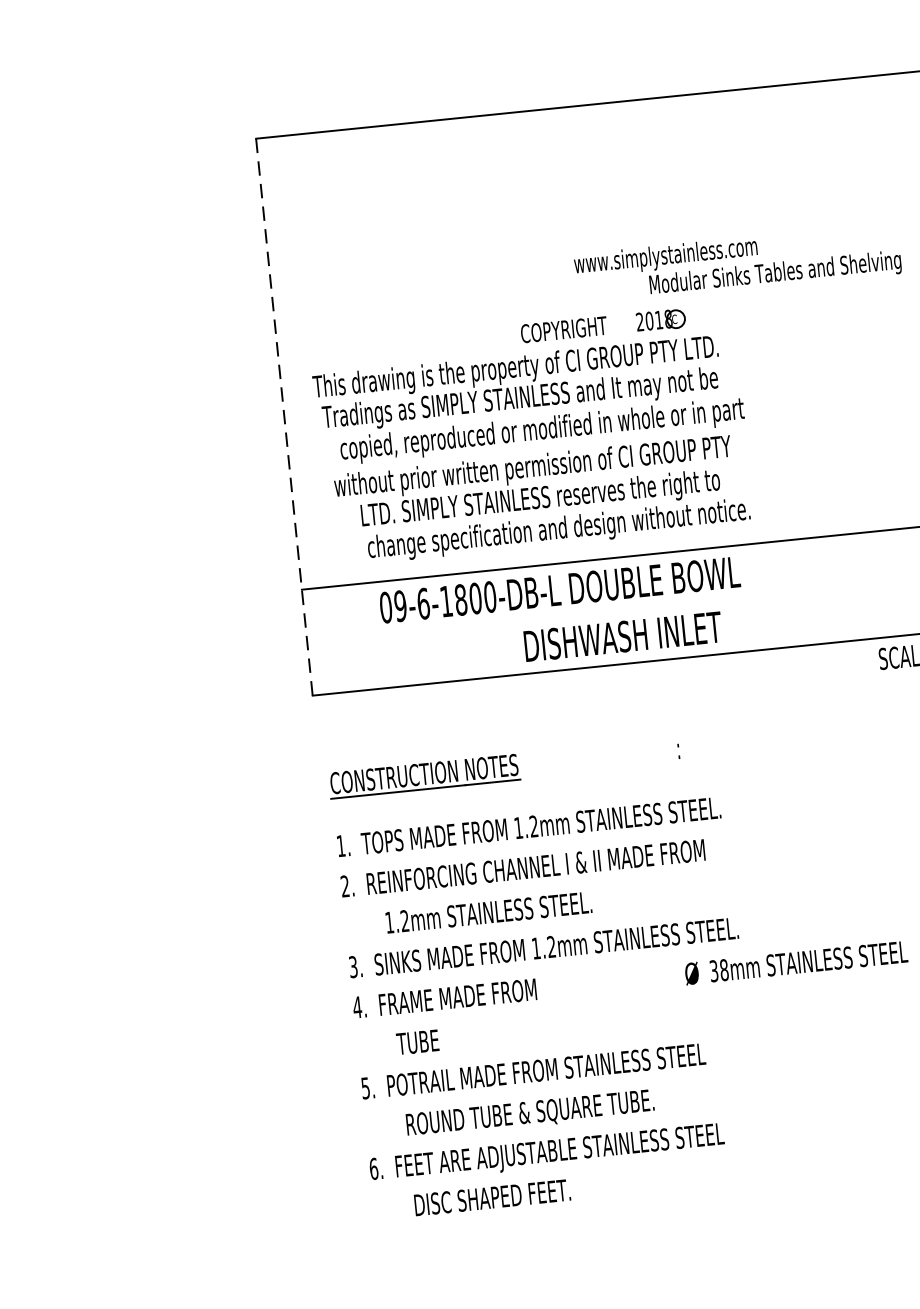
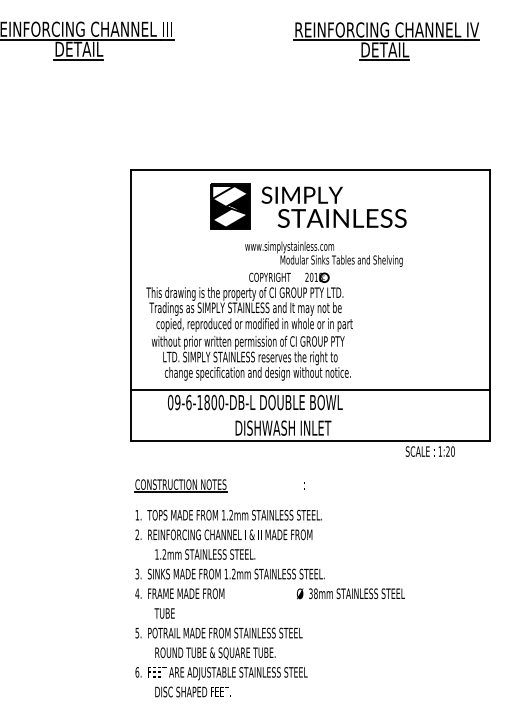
part: (628, 176) -> (308, 206), added
text: (736, 262) -> (323, 253), moved
line: (285, 416) -> (131, 305), dashed -> solid

